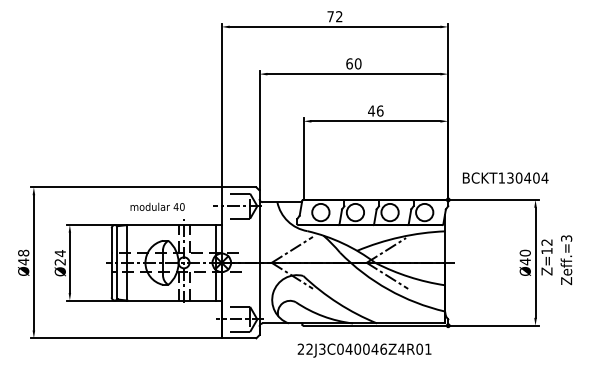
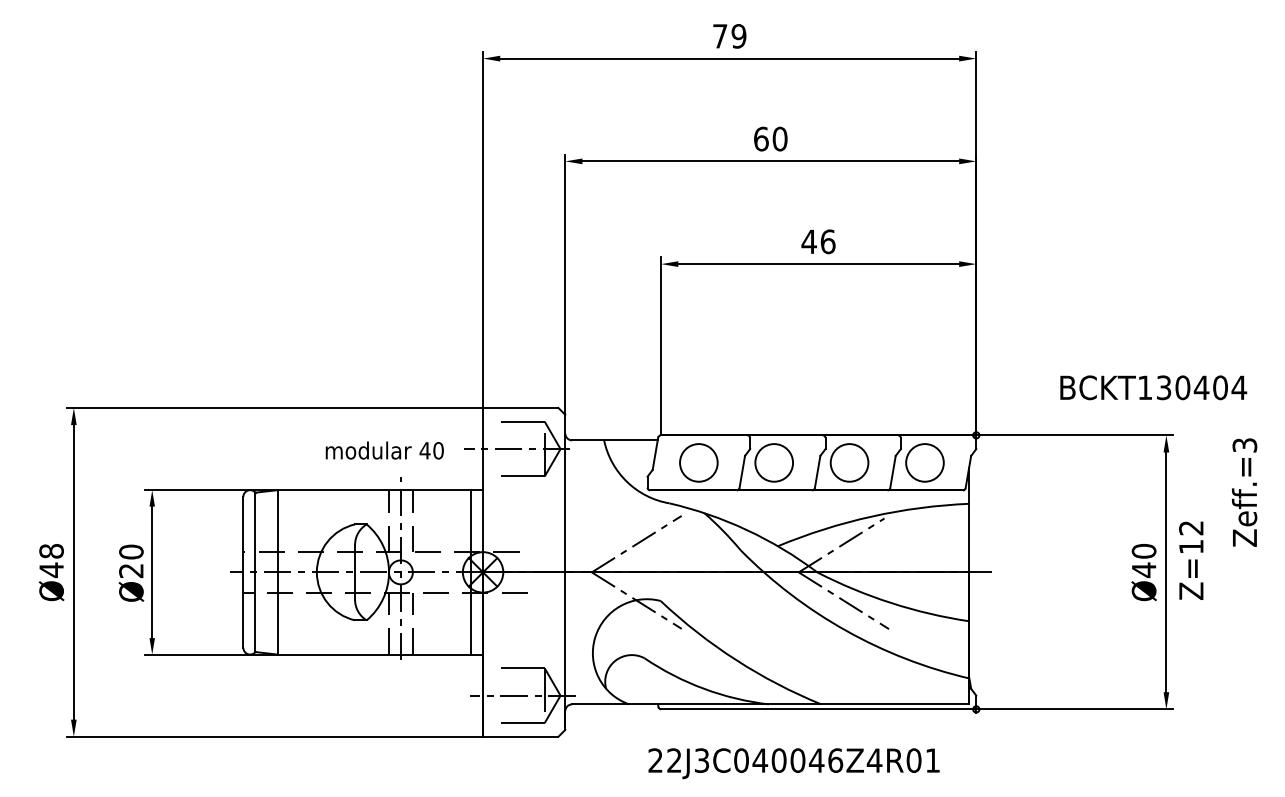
text: (339, 16) -> (739, 35), 72 -> 79
text: (505, 177) -> (1153, 386), moved
text: (157, 206) -> (384, 449), moved
text: (59, 253) -> (129, 552), Ø24 -> Ø20
text: (566, 260) -> (1244, 493), moved

